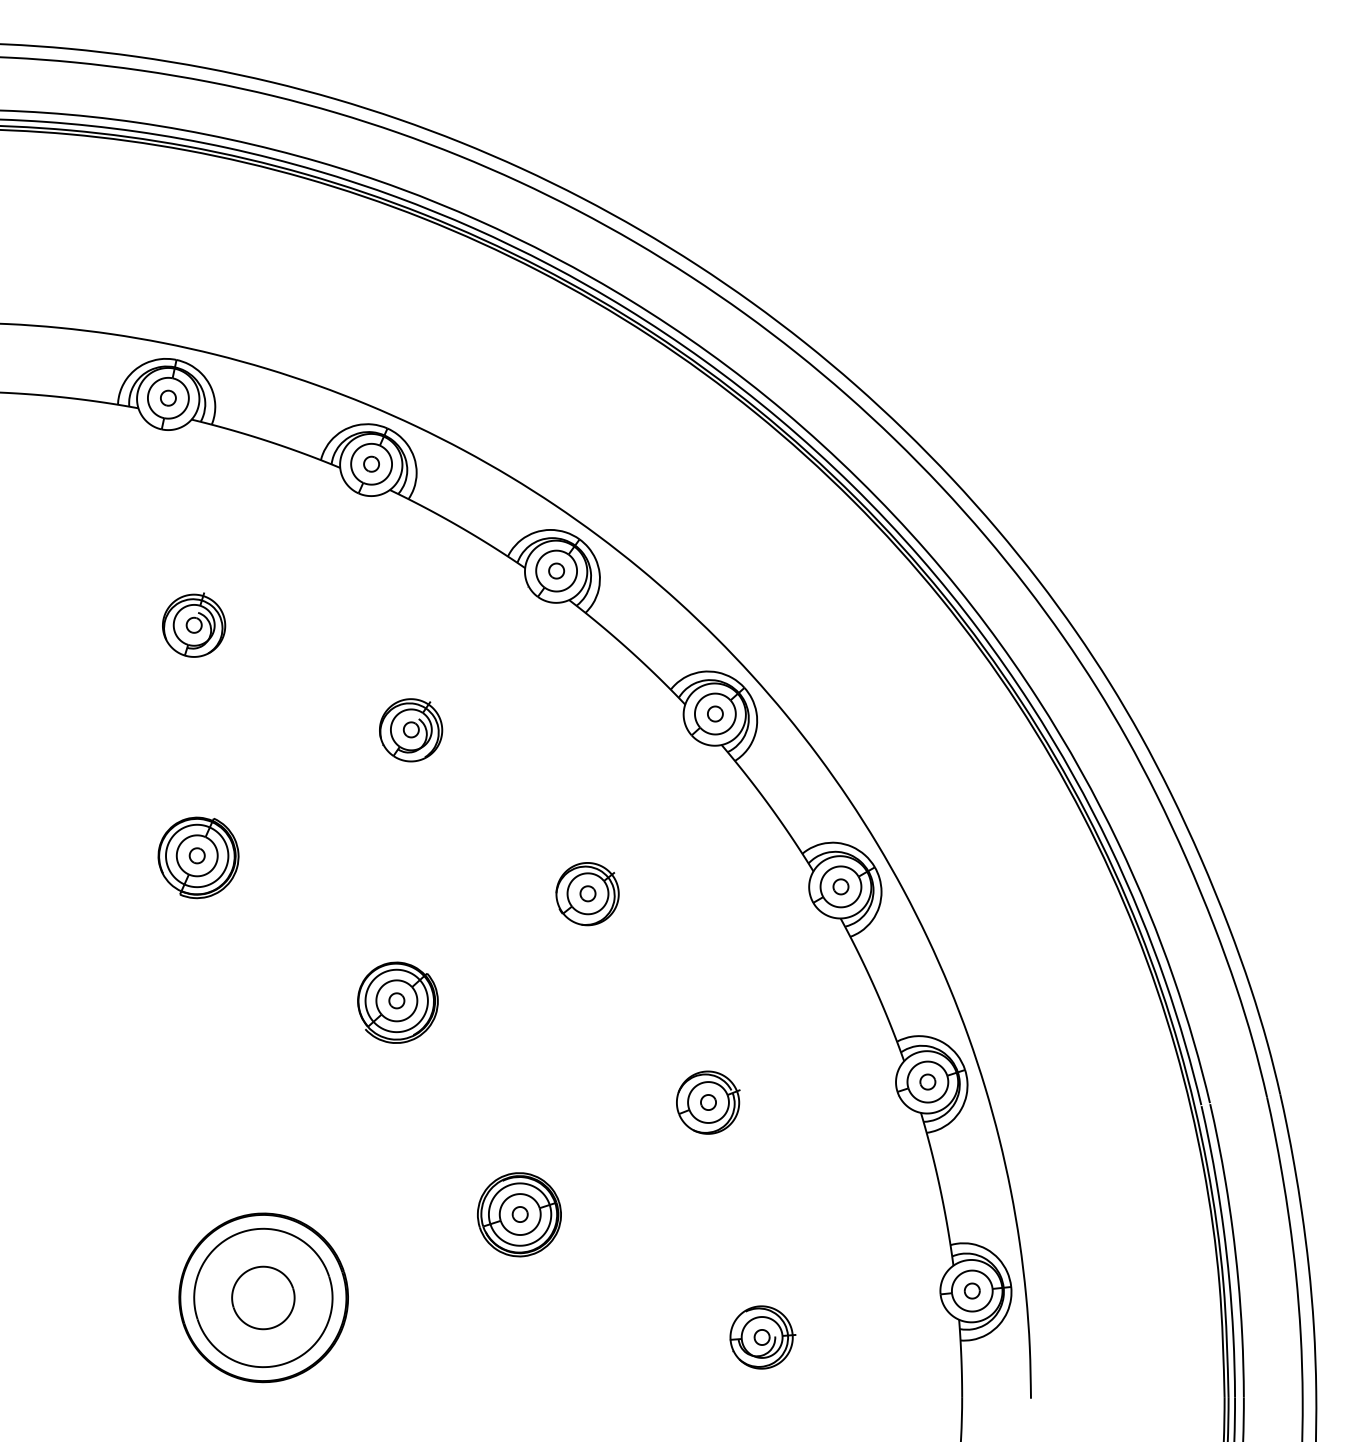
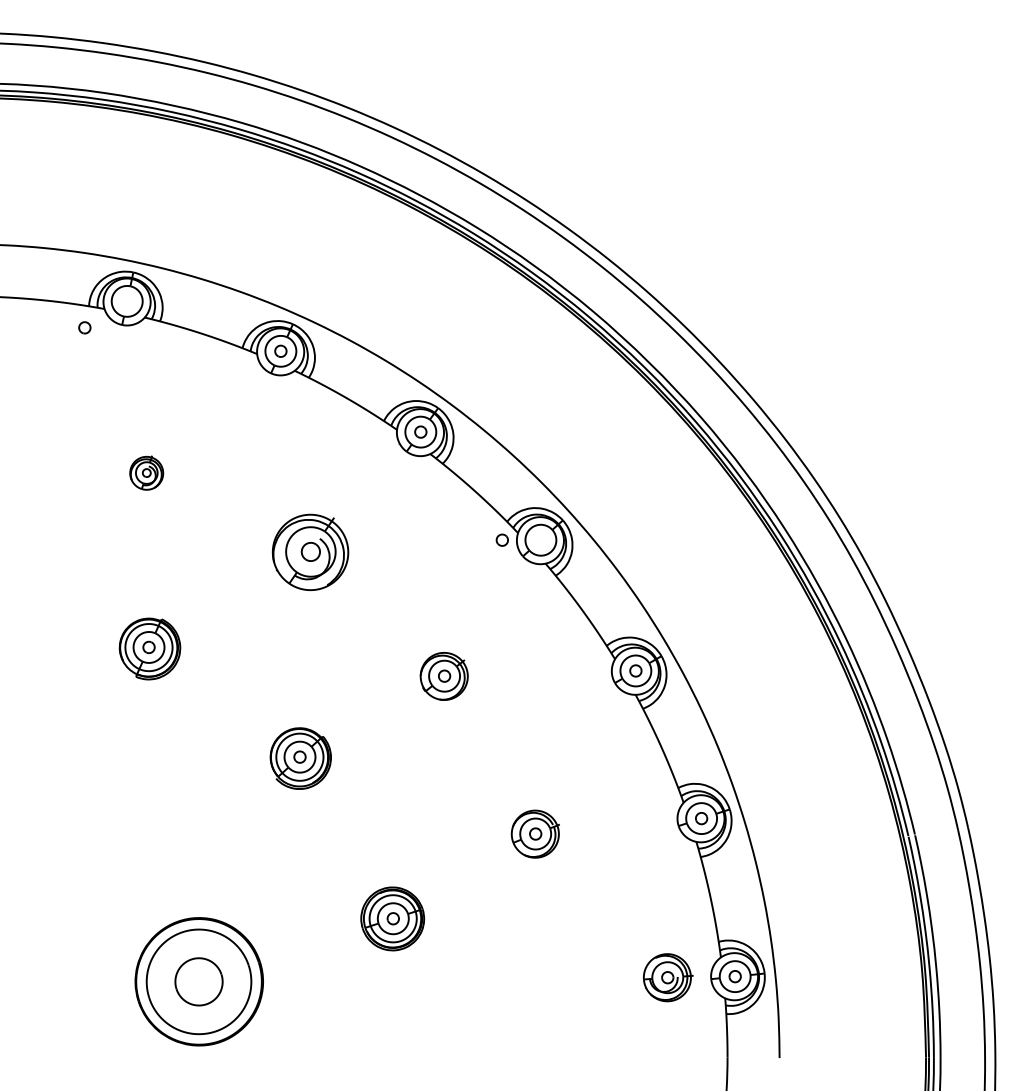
part: (168, 397) -> (84, 327), moved
part: (194, 624) -> (146, 472), size x0.7
part: (715, 713) -> (502, 539), moved
part: (411, 730) -> (311, 552), size x1.6
part: (762, 1337) -> (668, 977), moved

